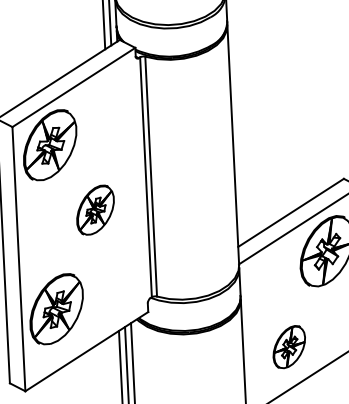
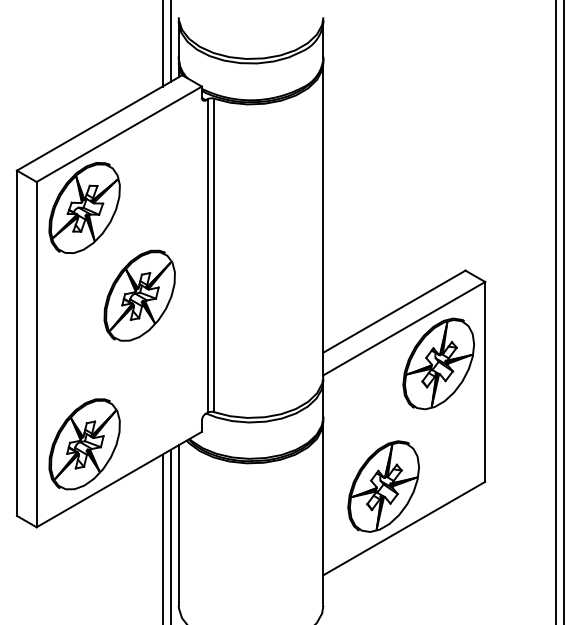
part: (95, 210) -> (139, 295), size x1.43
part: (56, 309) -> (84, 444), moved
part: (289, 347) -> (383, 486), size x1.67

